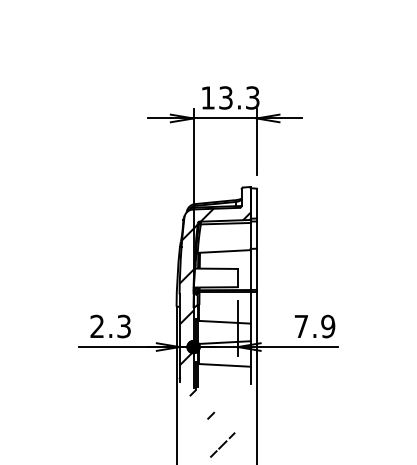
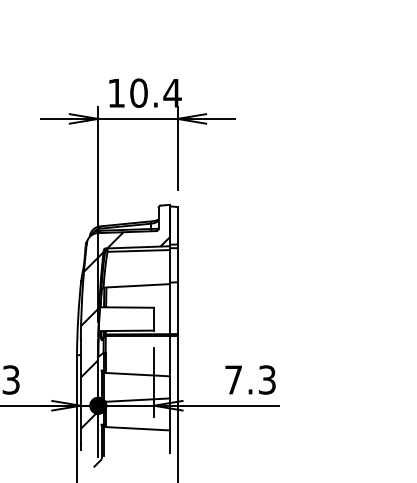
text: (239, 97) -> (155, 92), 13.3 -> 10.4
text: (328, 326) -> (267, 379), 7.9 -> 7.3

